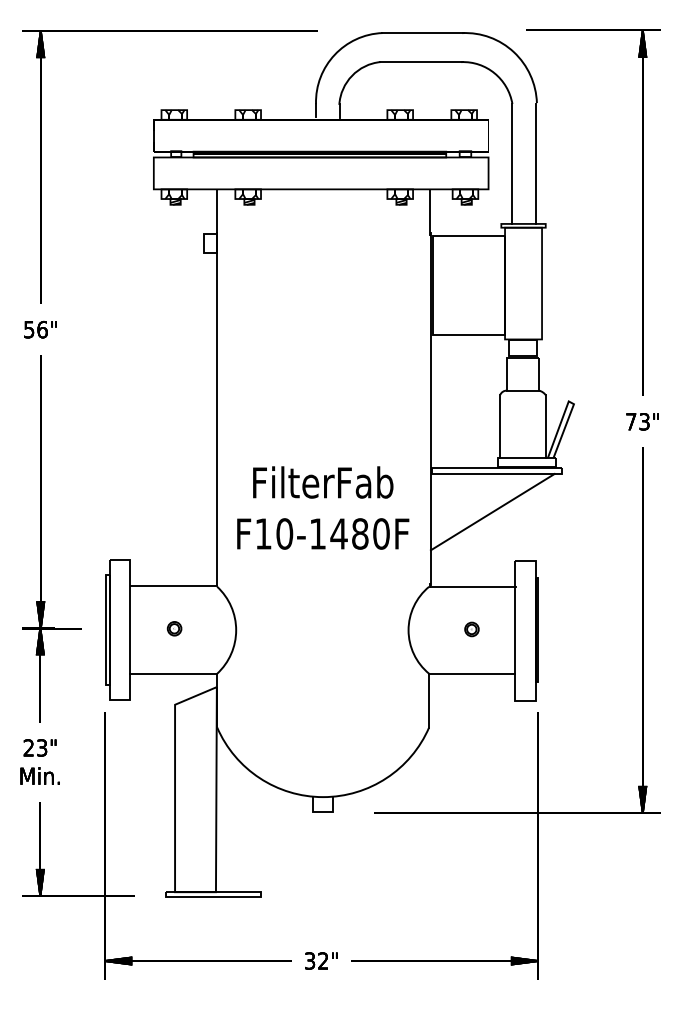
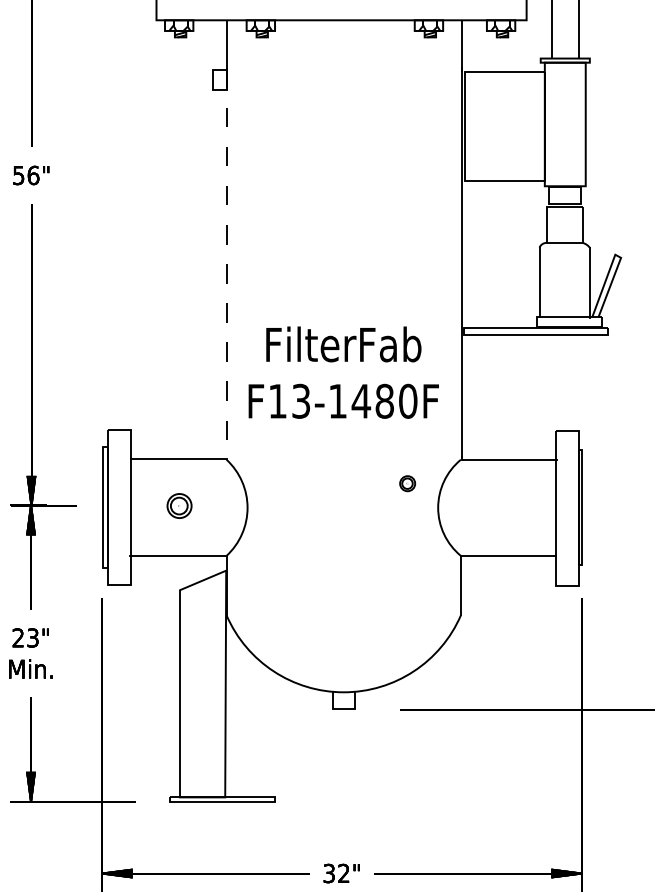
line: (217, 408) -> (226, 262), solid -> dashed
line: (492, 511) -> (530, 376), removed
text: (284, 533) -> (300, 400), F10-1480F -> F13-1480F
part: (174, 628) -> (179, 505), size x1.6
part: (471, 629) -> (407, 483), moved

